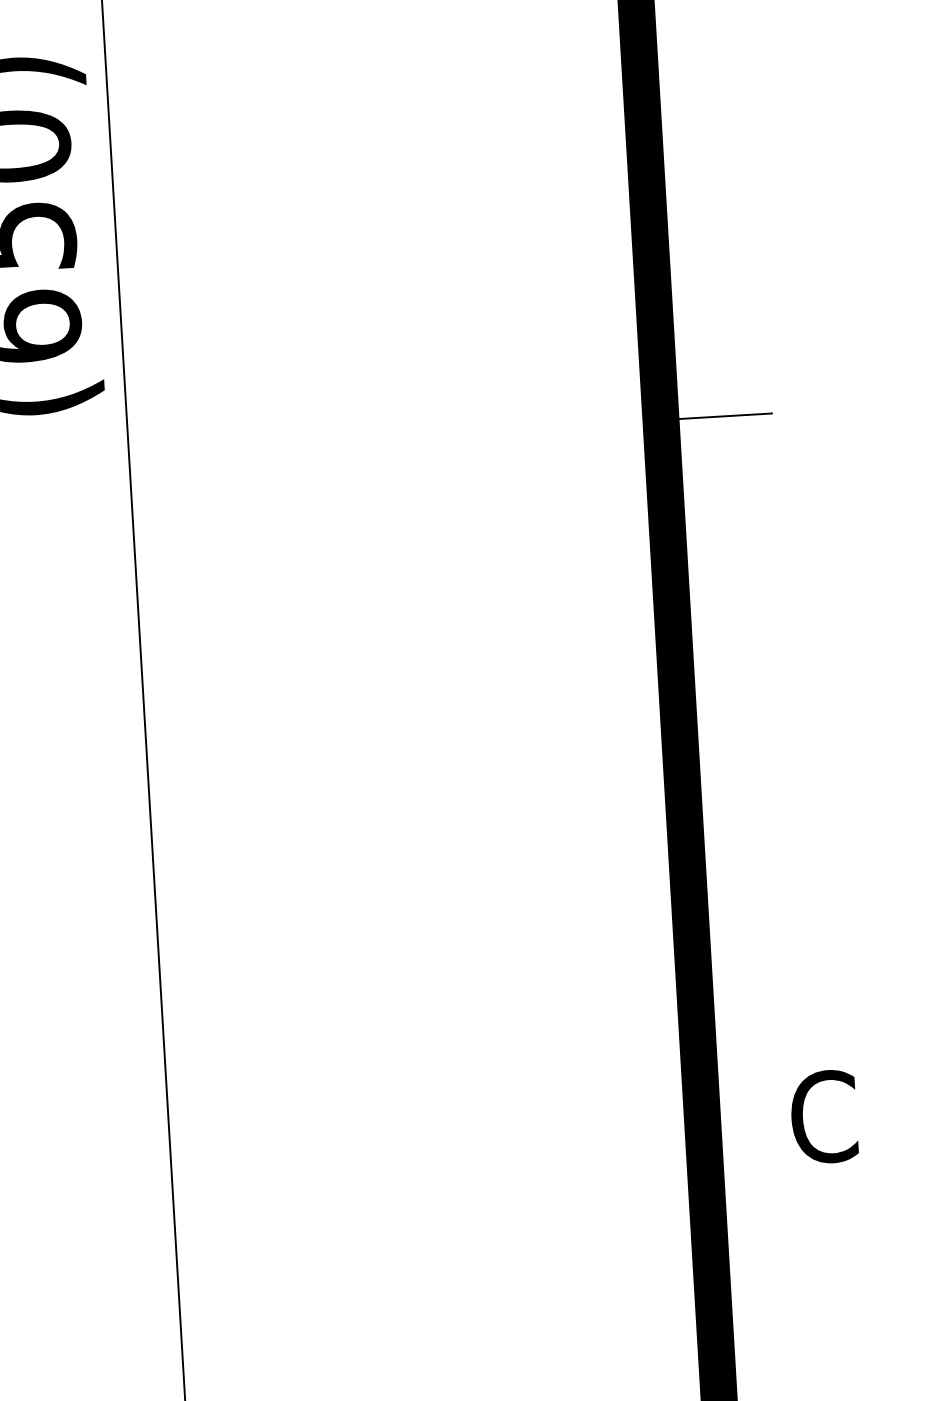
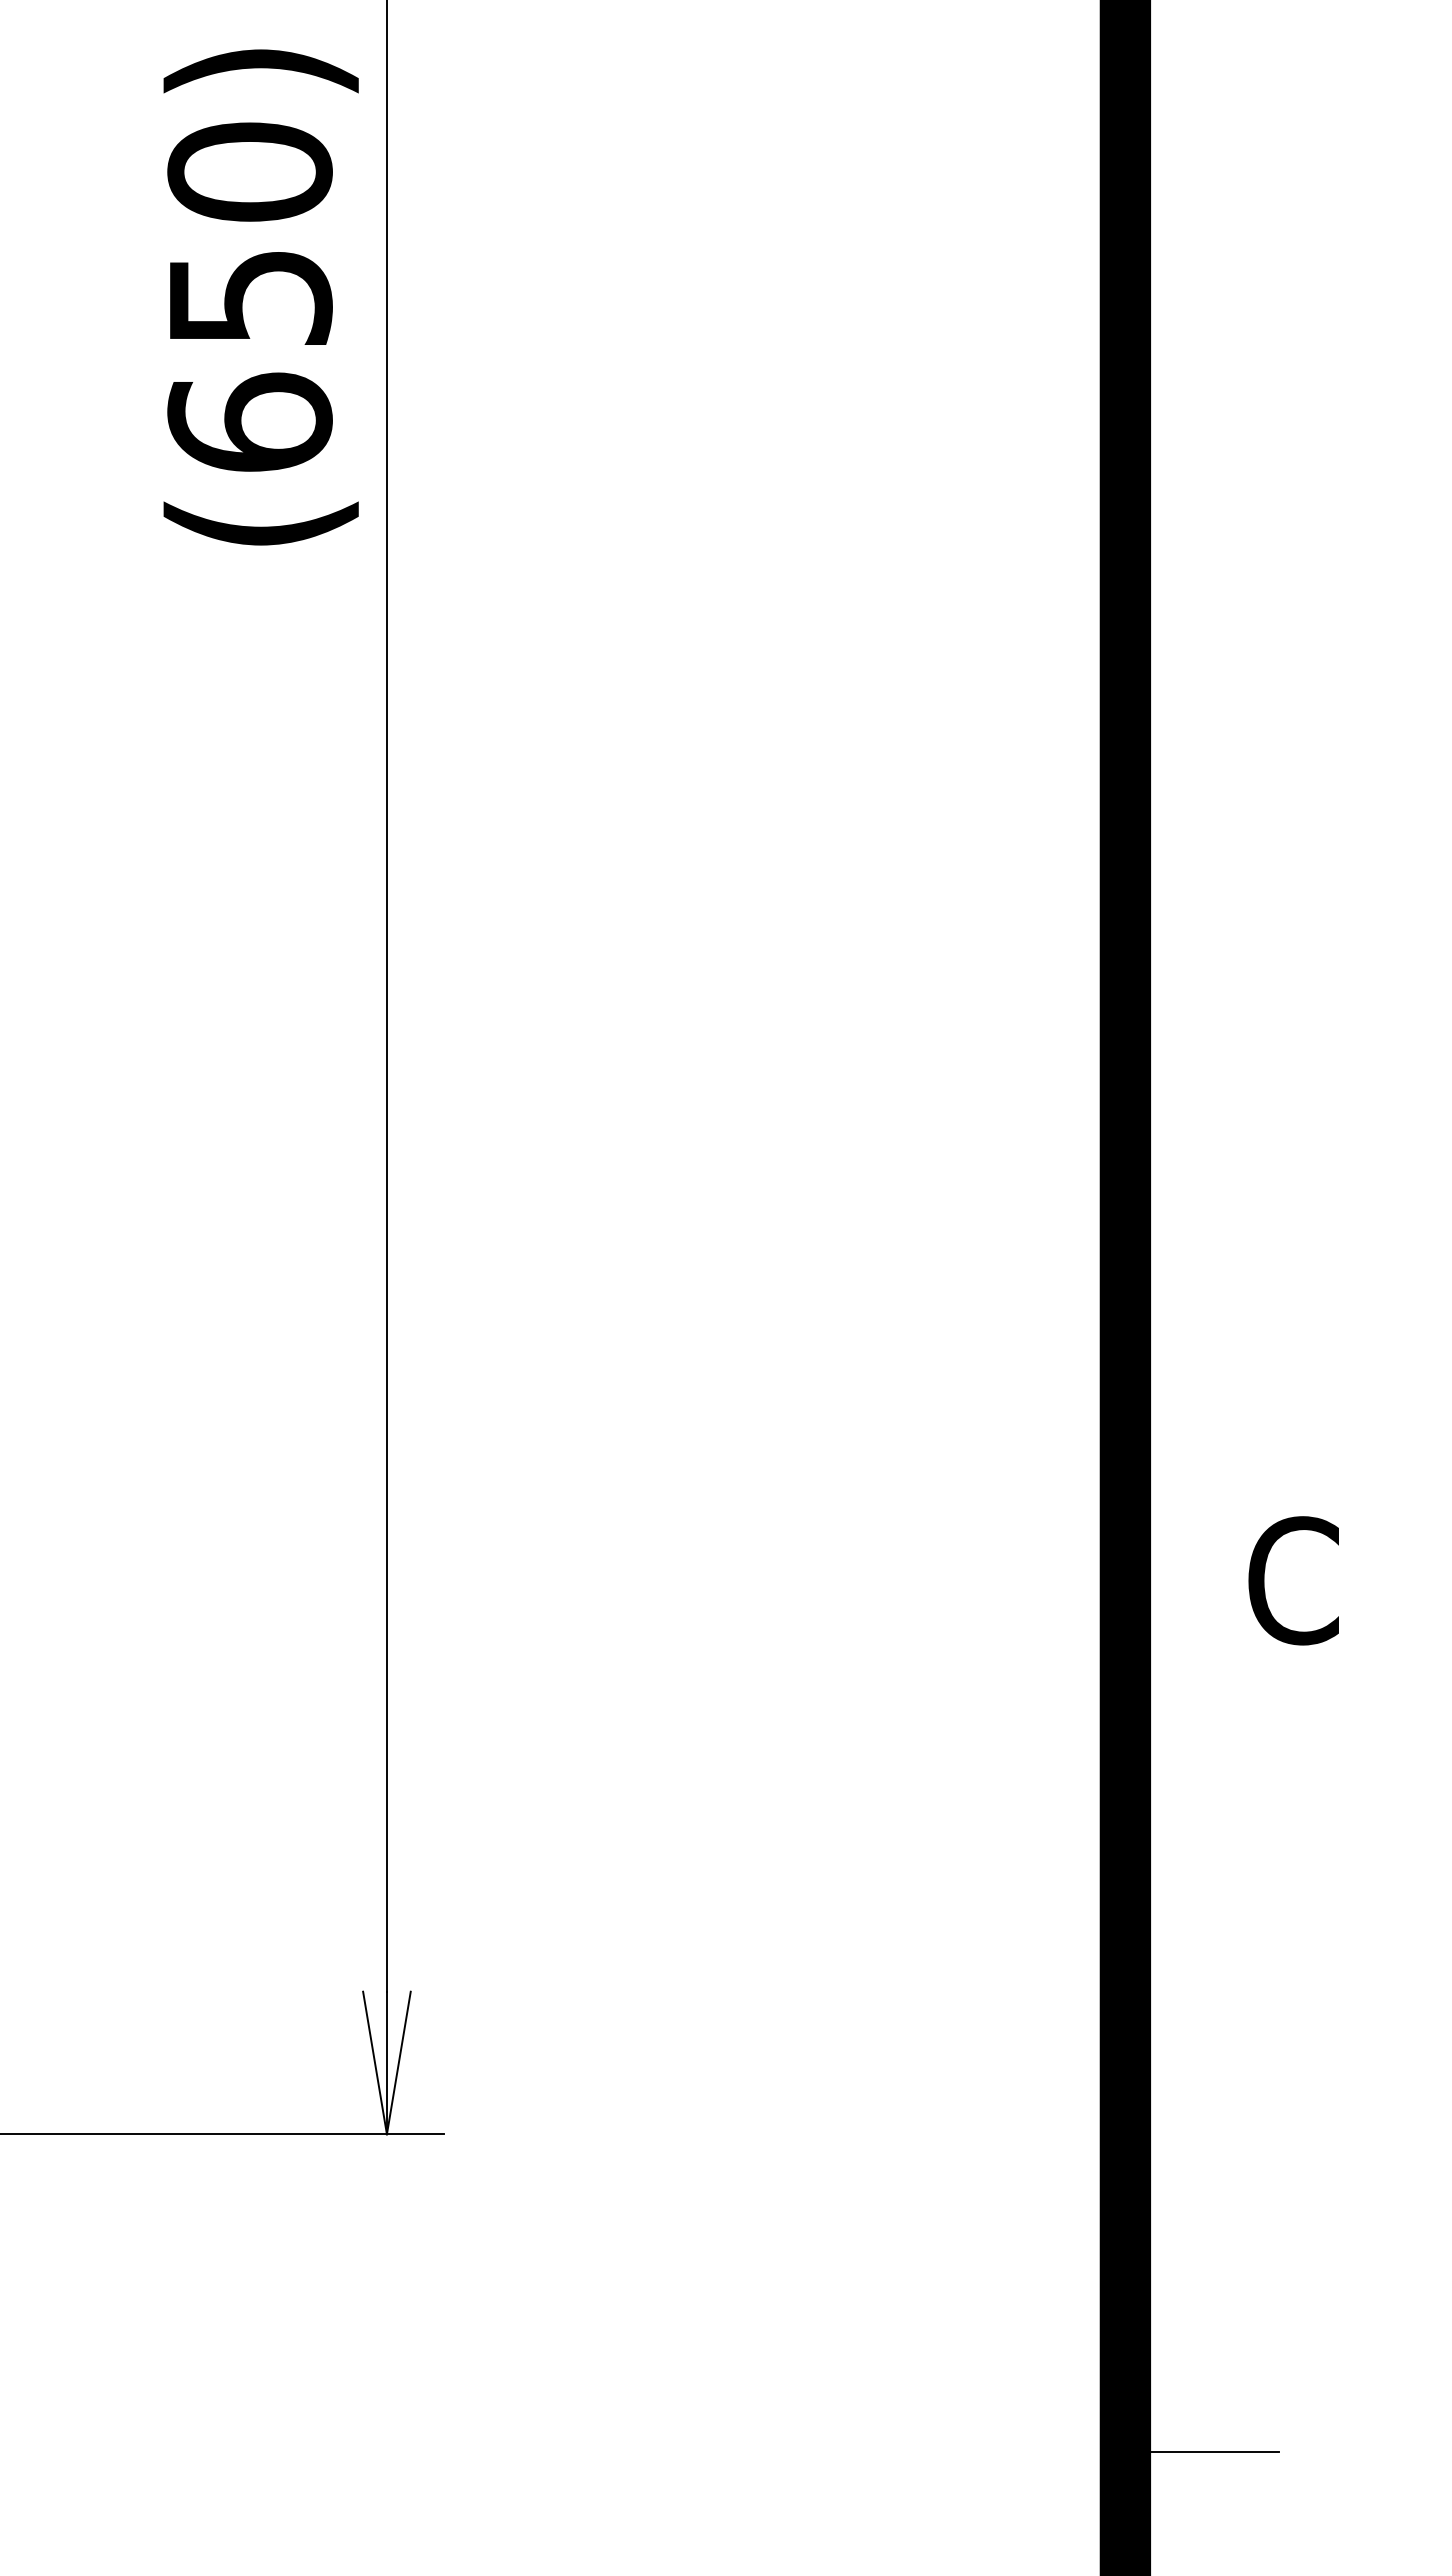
line: (716, 416) -> (1202, 603), removed

